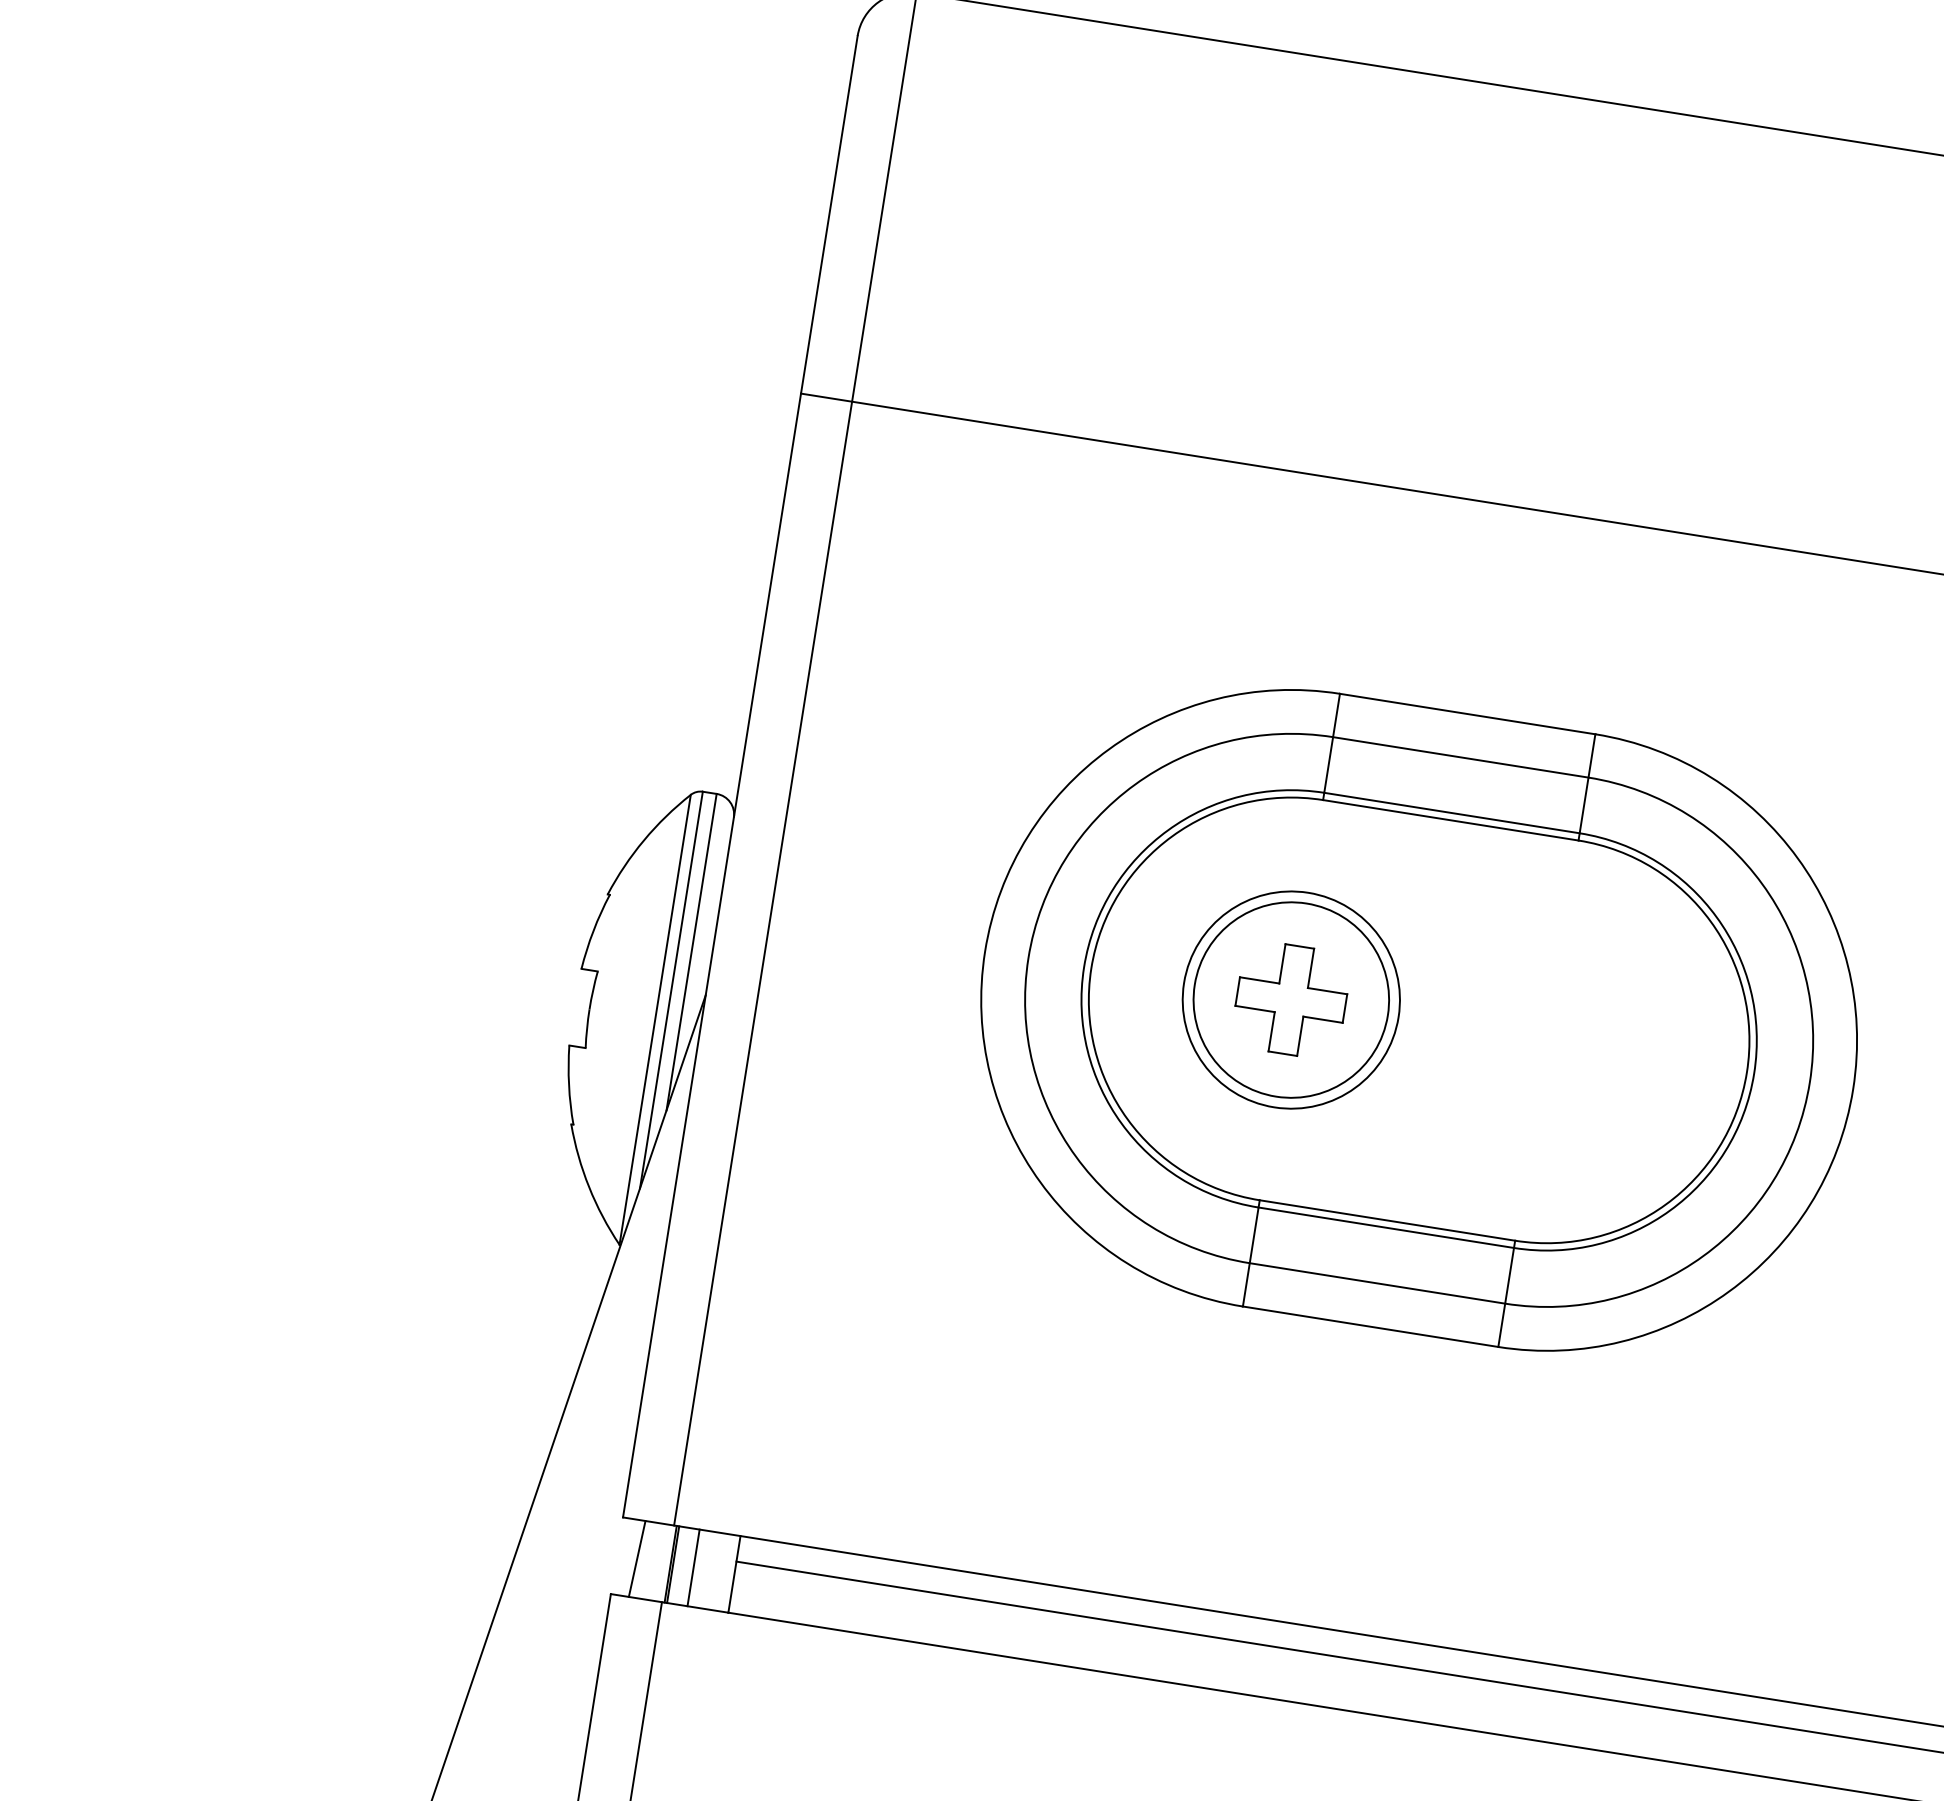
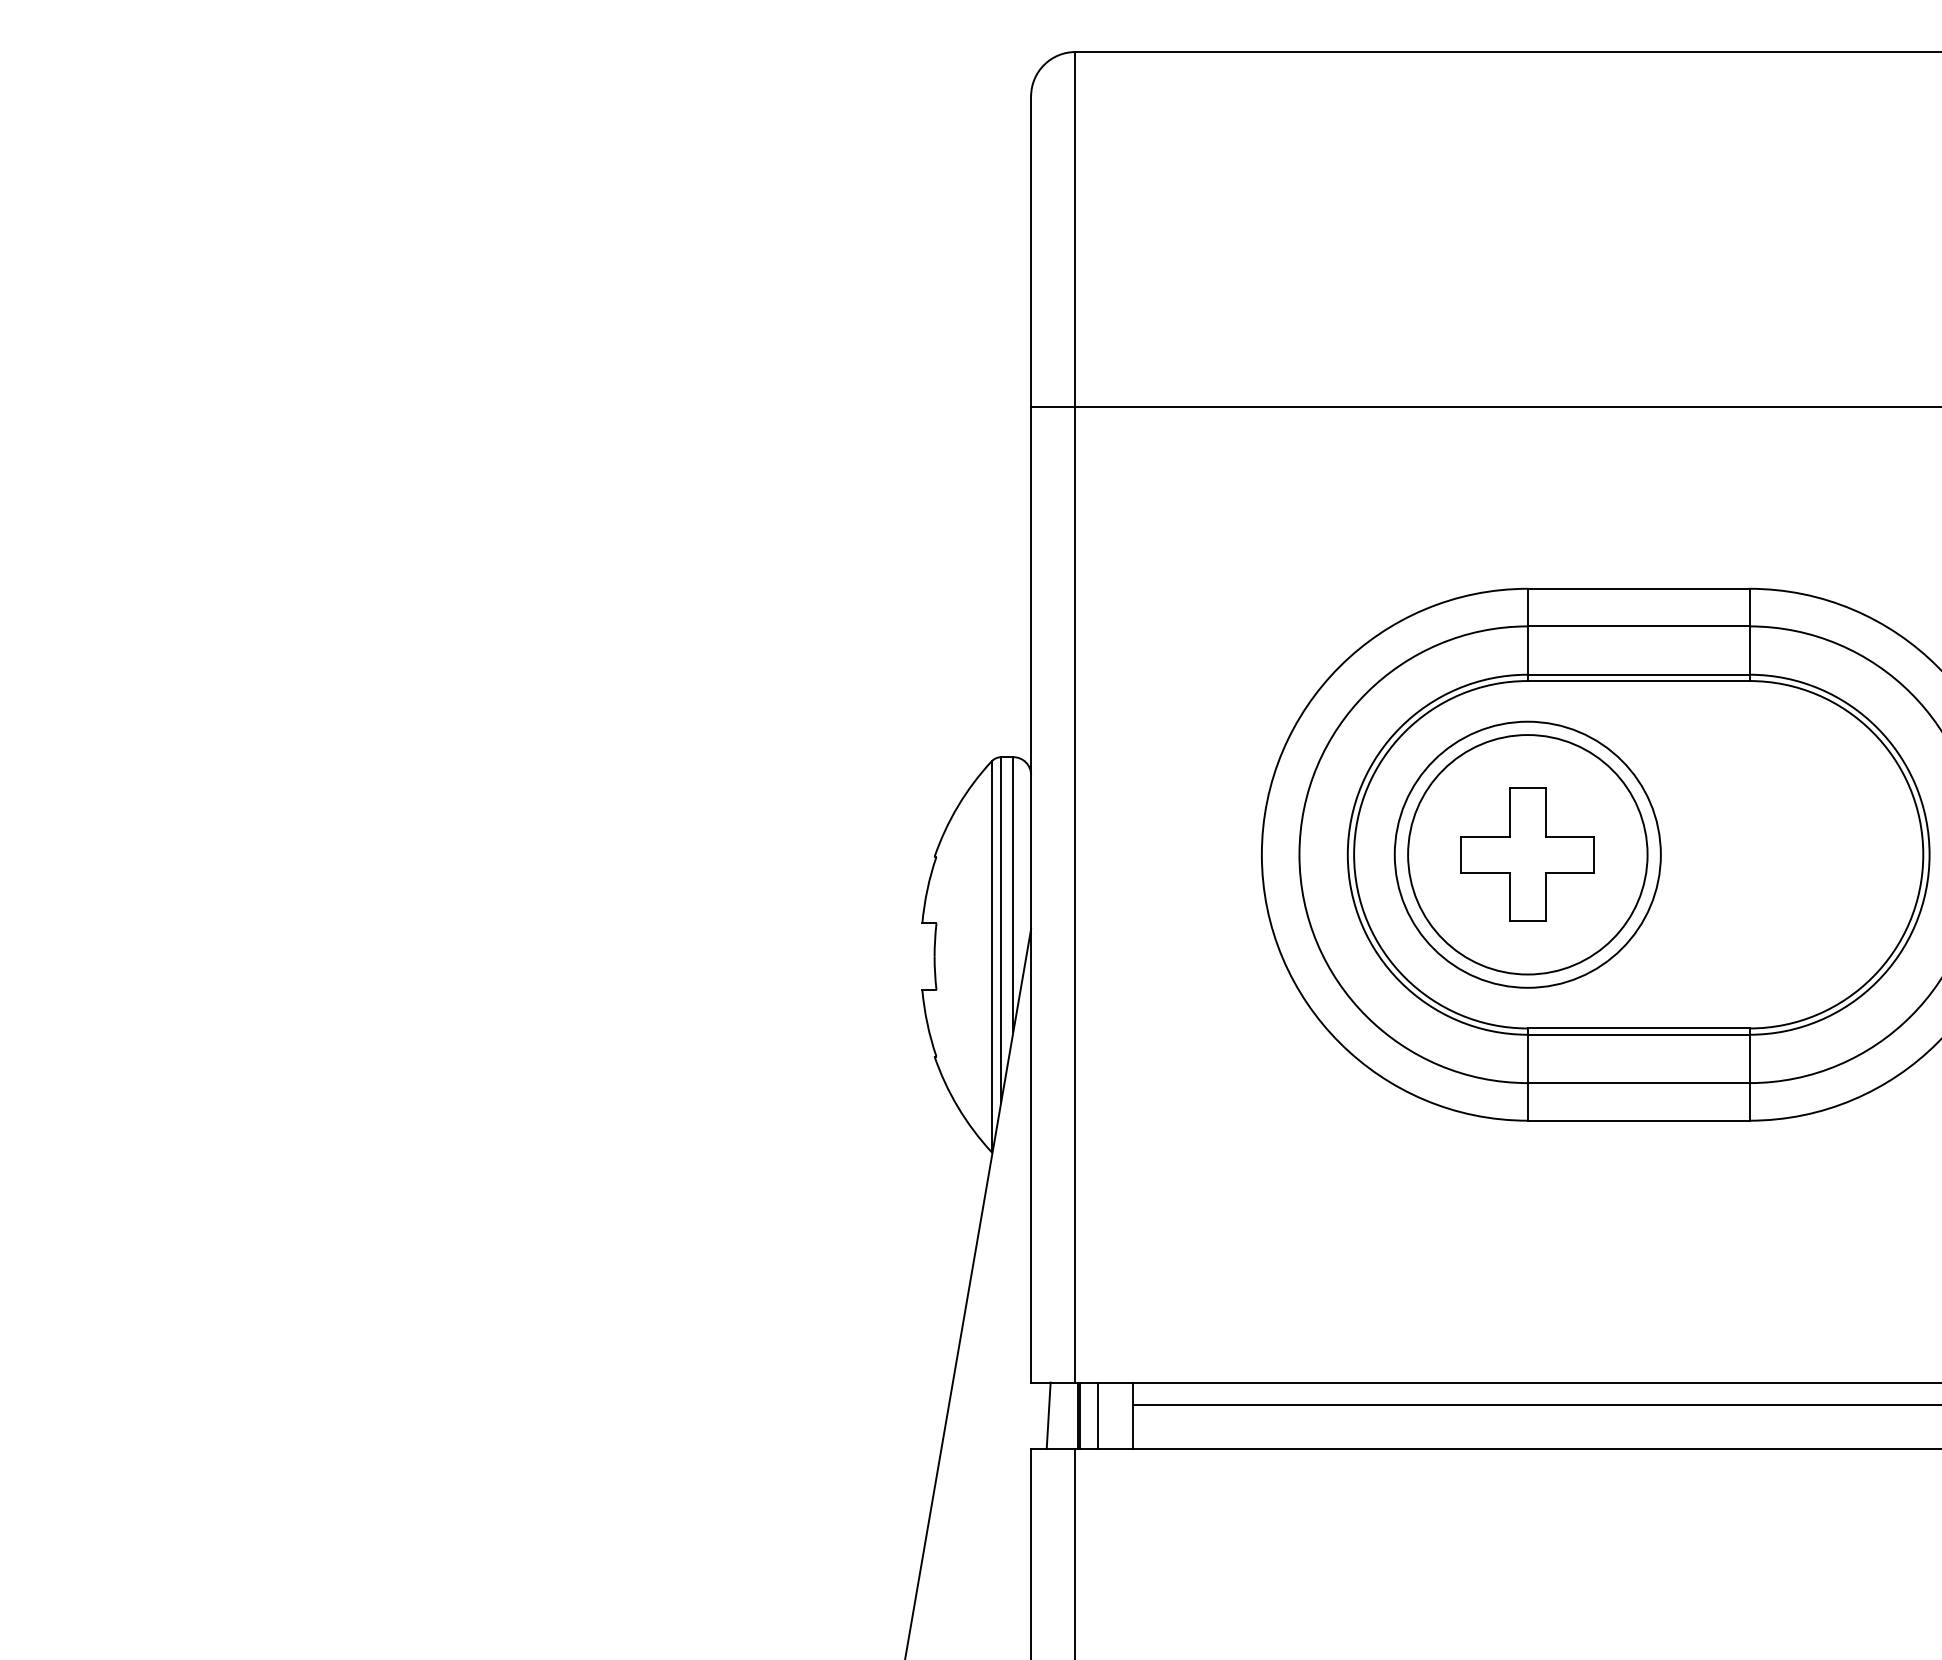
part: (1291, 999) -> (1527, 854), size x1.43

